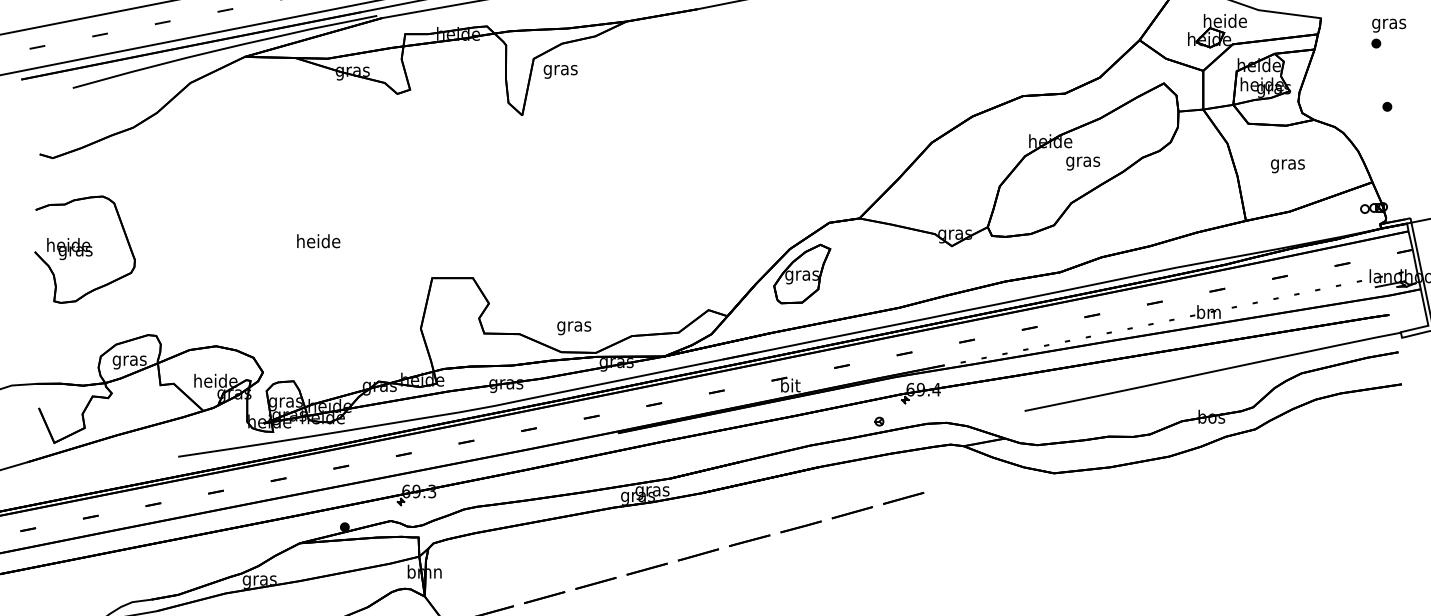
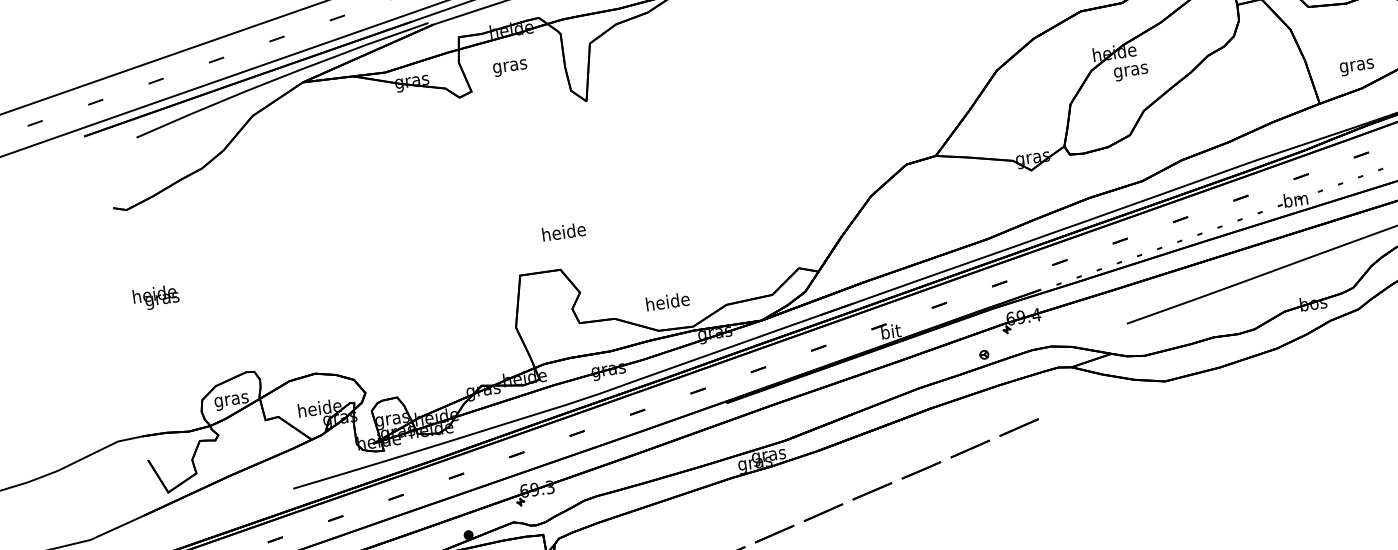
text: (560, 71) -> (510, 67), moved
text: (1083, 163) -> (1131, 72), moved
text: (1287, 166) -> (1356, 67), moved
text: (318, 241) -> (563, 232), moved
part: (50, 266) -> (139, 317), removed
part: (802, 273) -> (887, 218), removed
text: (574, 326) -> (668, 303), gras -> heide

